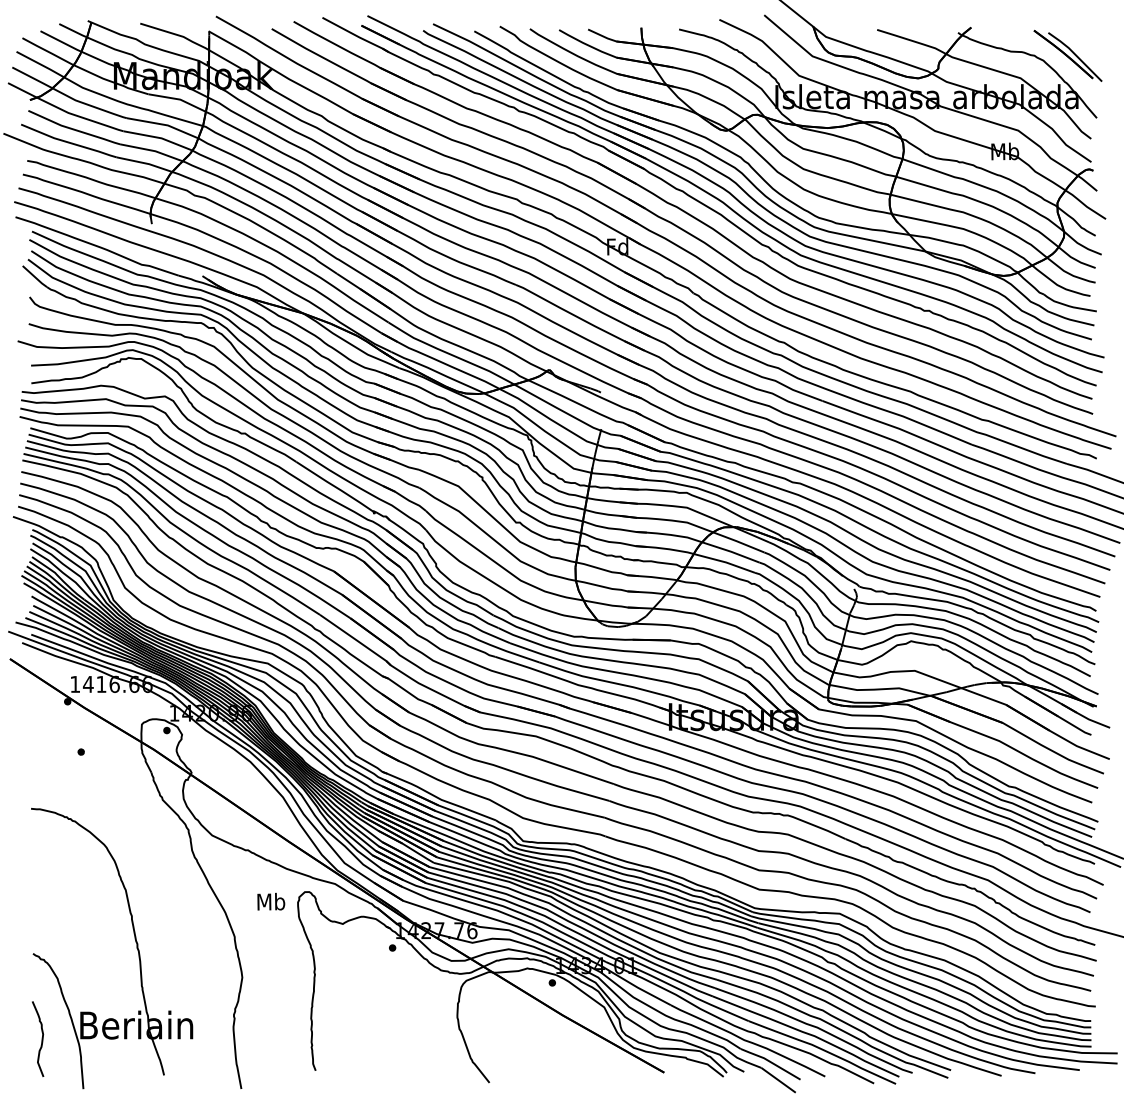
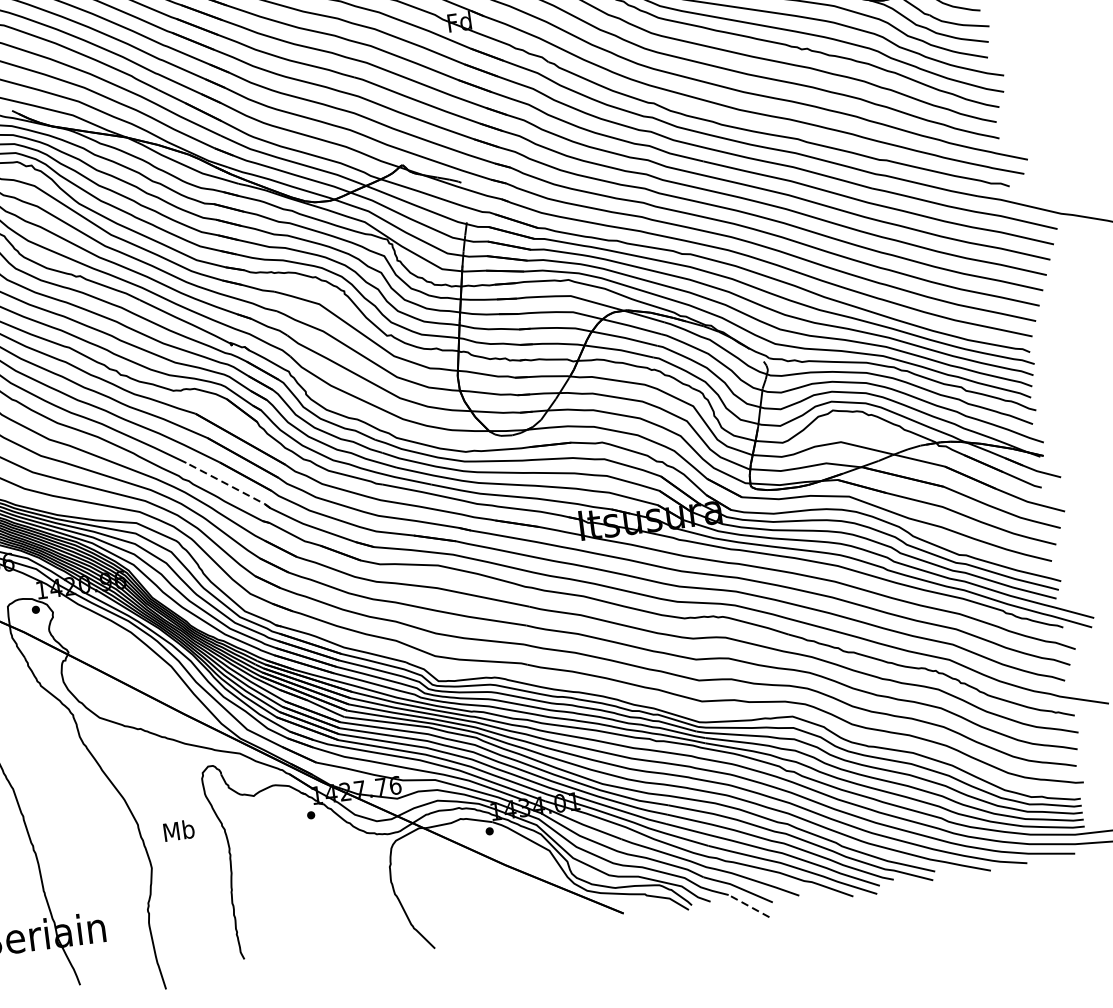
line: (356, 640) -> (229, 485), solid -> dashed
text: (271, 901) -> (179, 830), moved
line: (778, 1080) -> (748, 906), solid -> dashed

